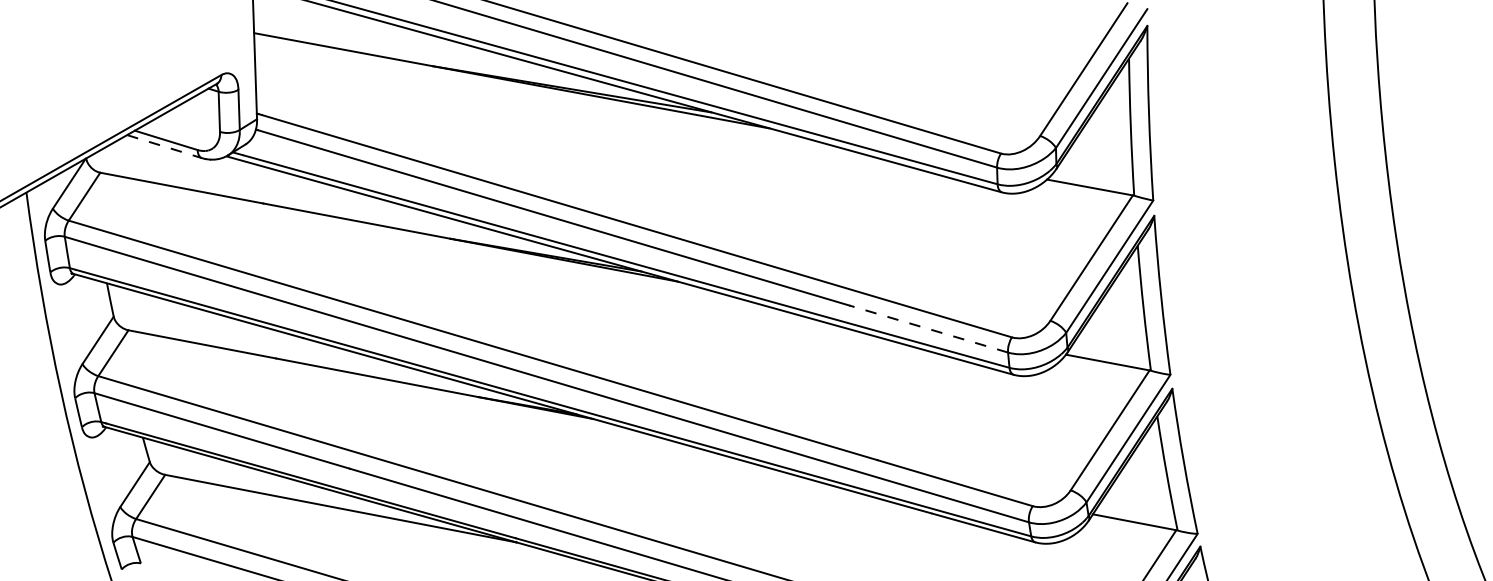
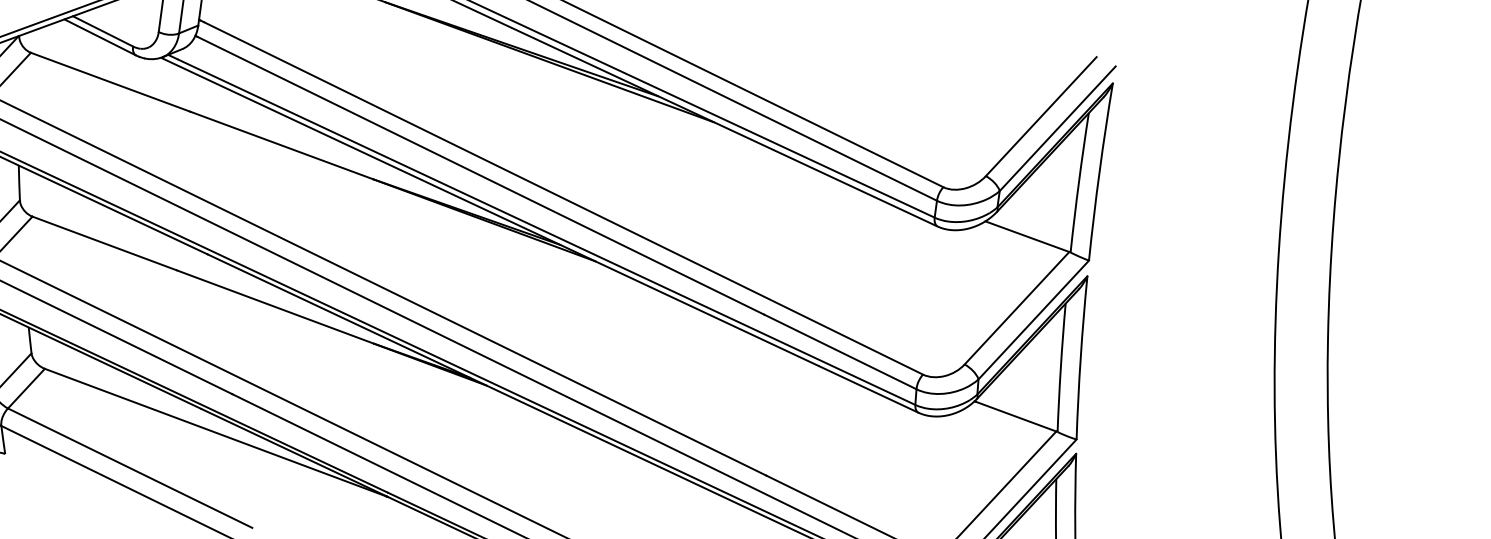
line: (164, 146) -> (100, 37), dashed -> solid
line: (928, 329) -> (840, 352), dashed -> solid

